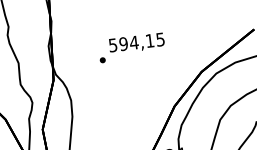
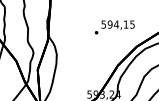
text: (131, 47) -> (114, 27), moved

